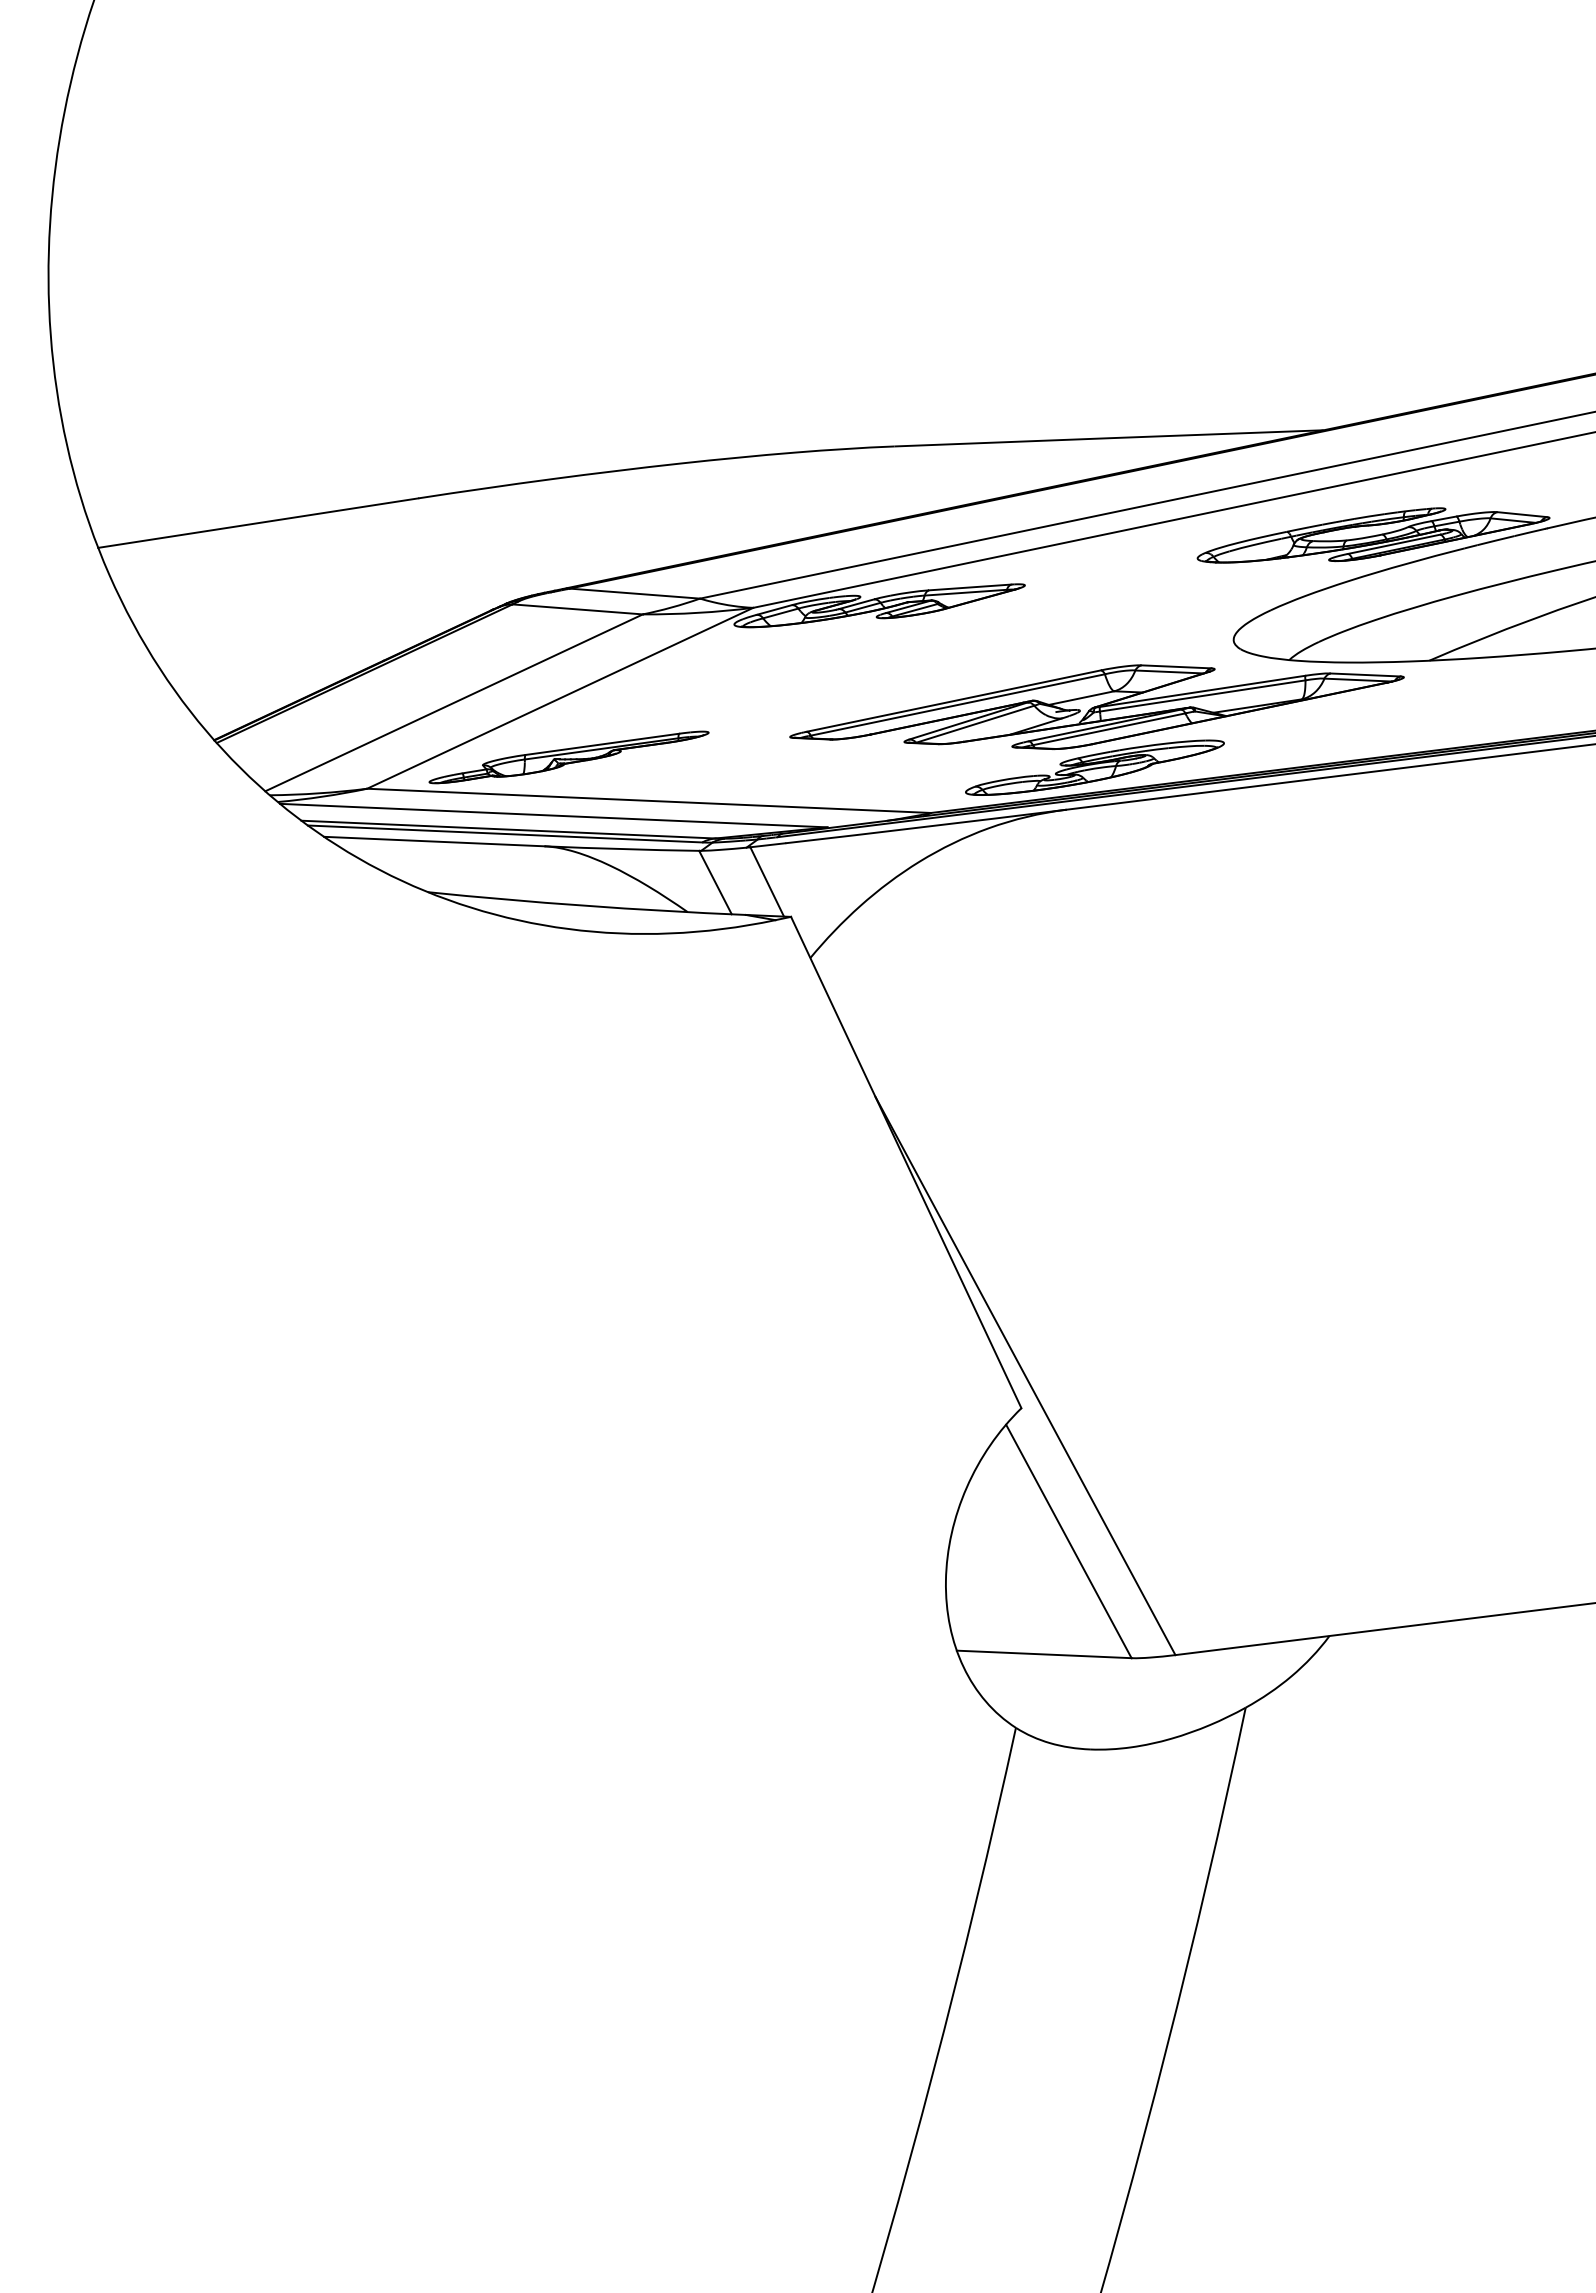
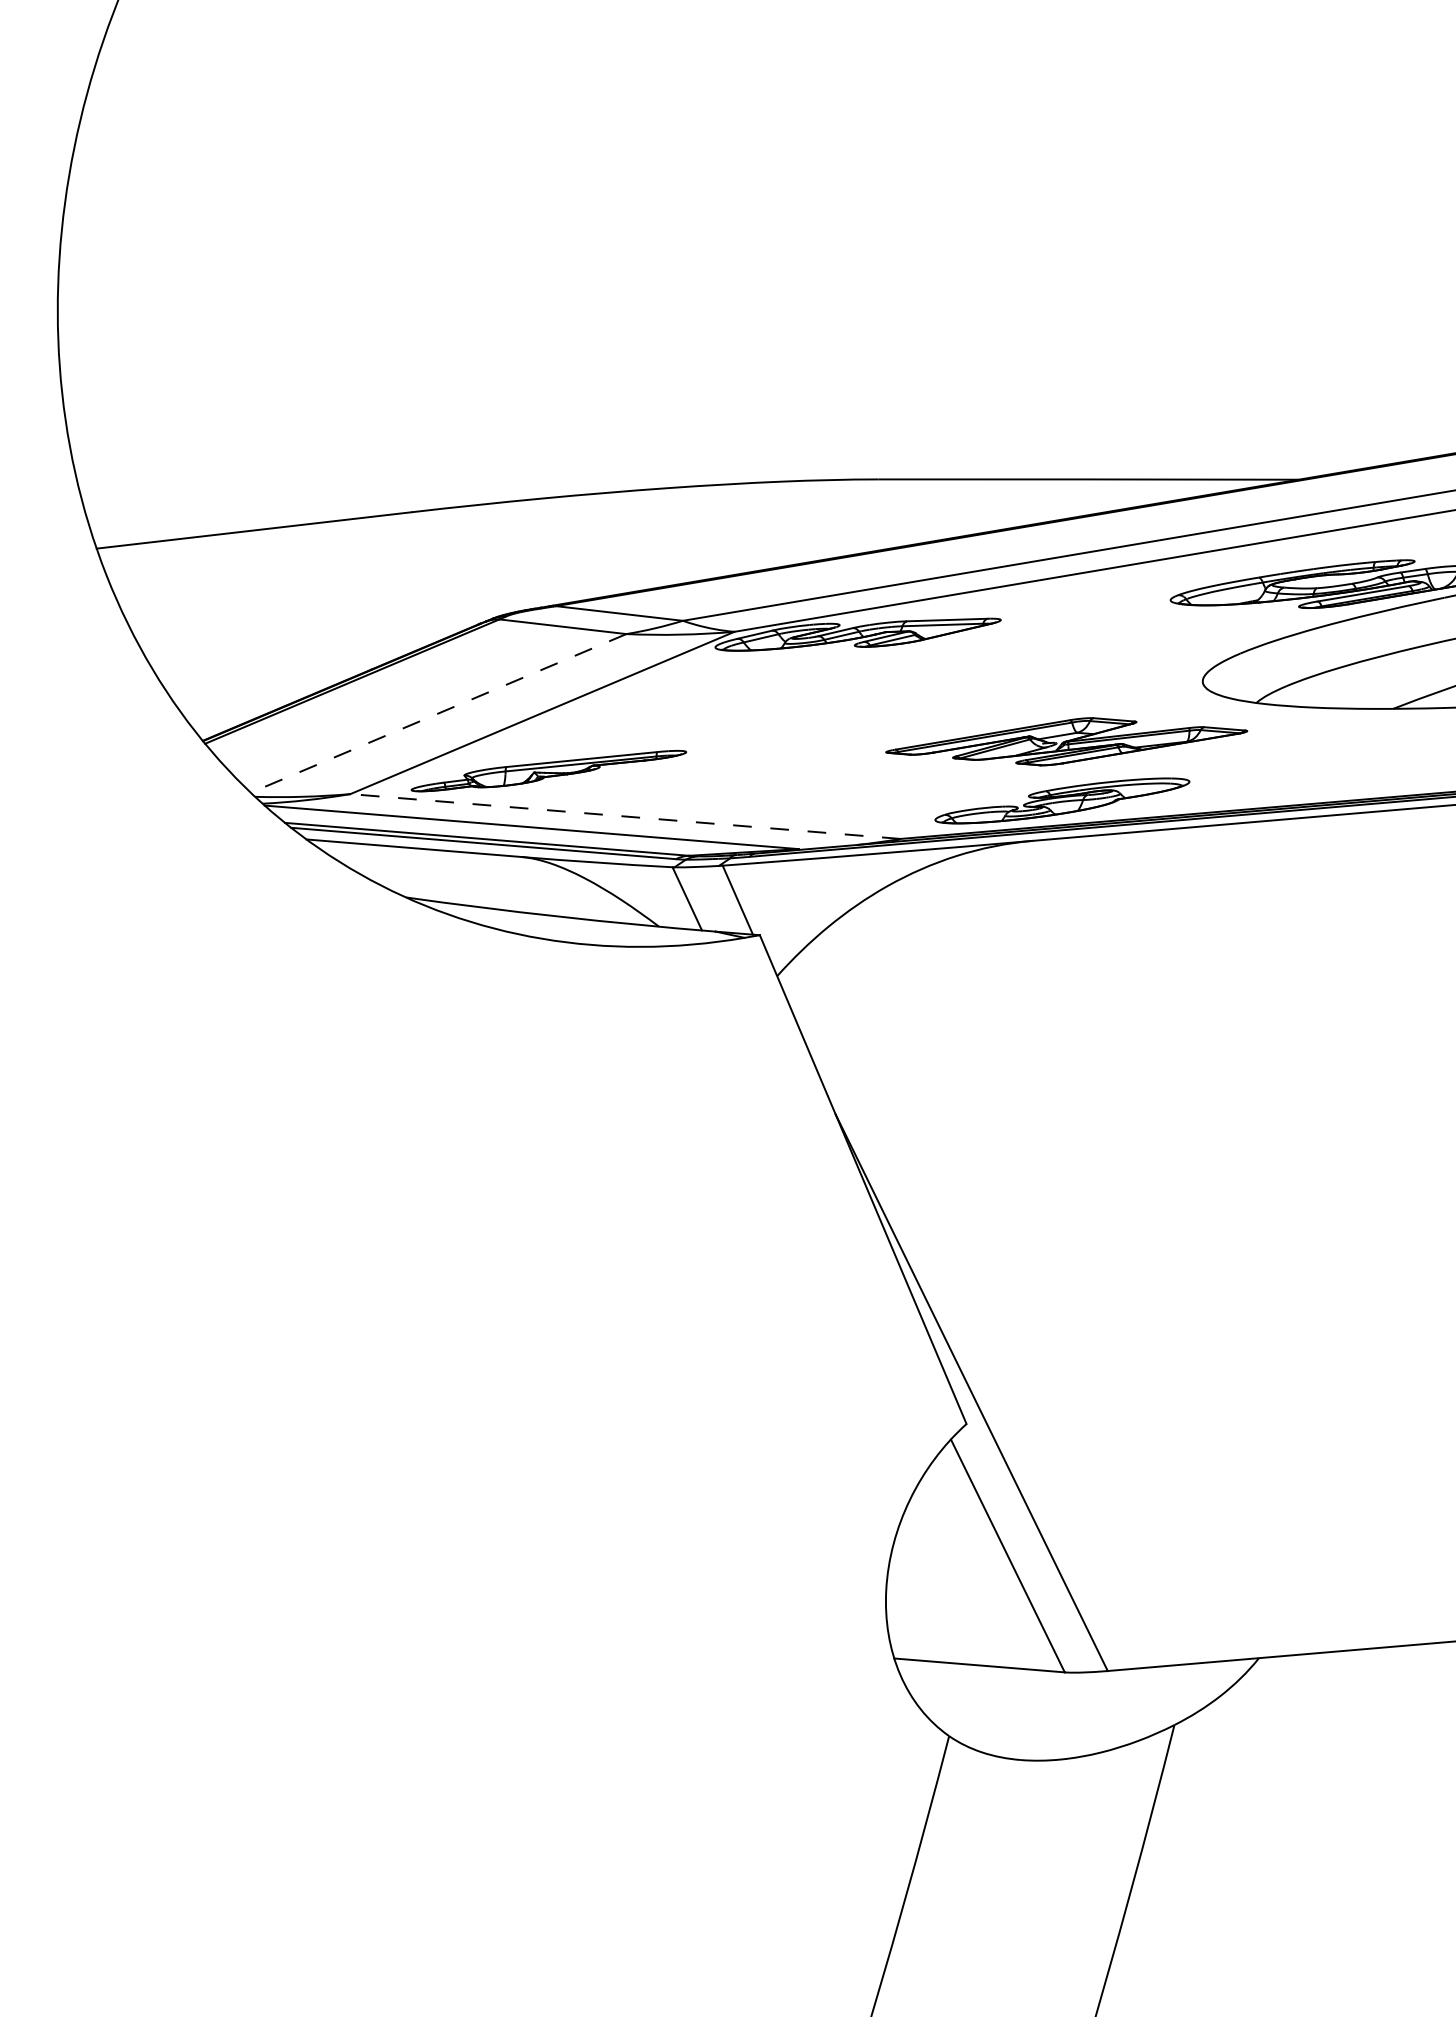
line: (453, 703) -> (438, 714), solid -> dashed
part: (1096, 706) -> (1066, 741), size x0.6
line: (648, 800) -> (624, 816), solid -> dashed

